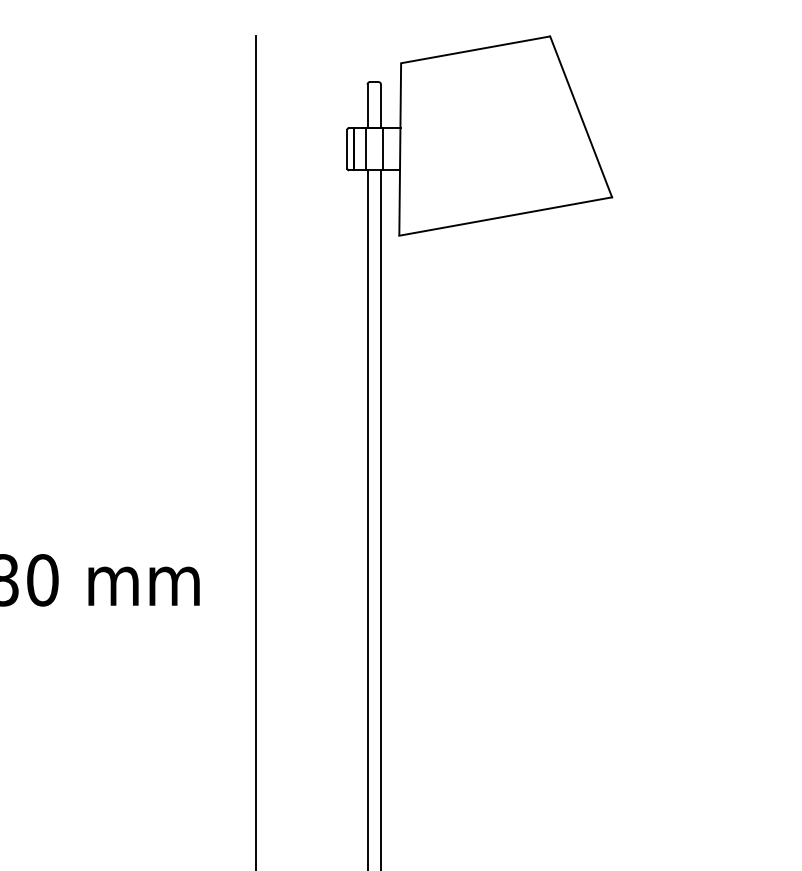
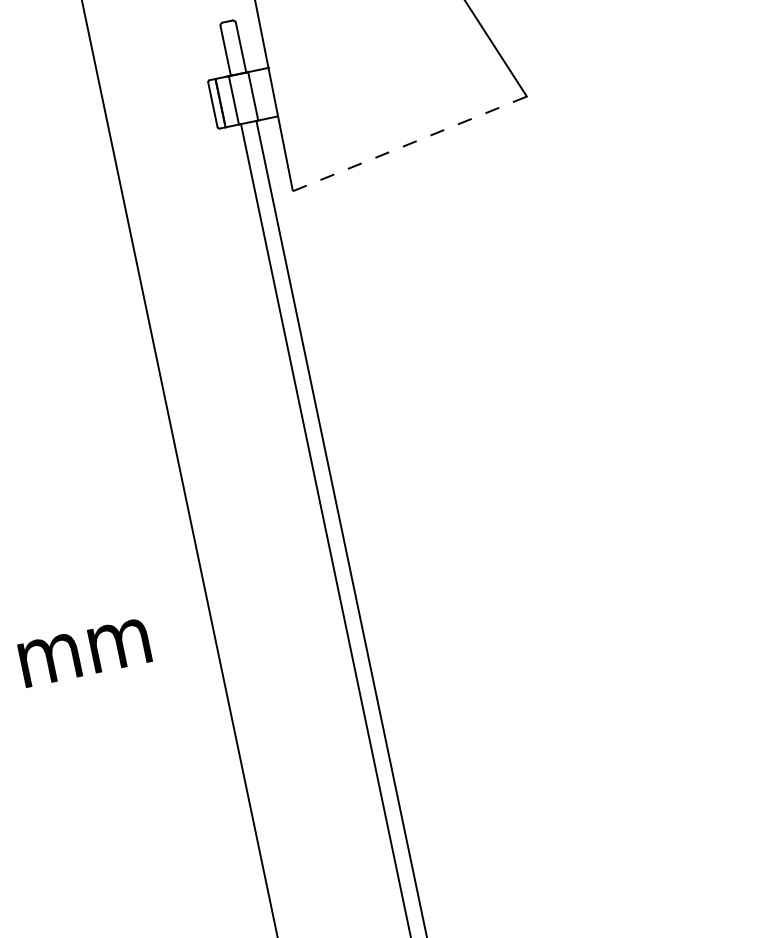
line: (506, 216) -> (410, 143), solid -> dashed

